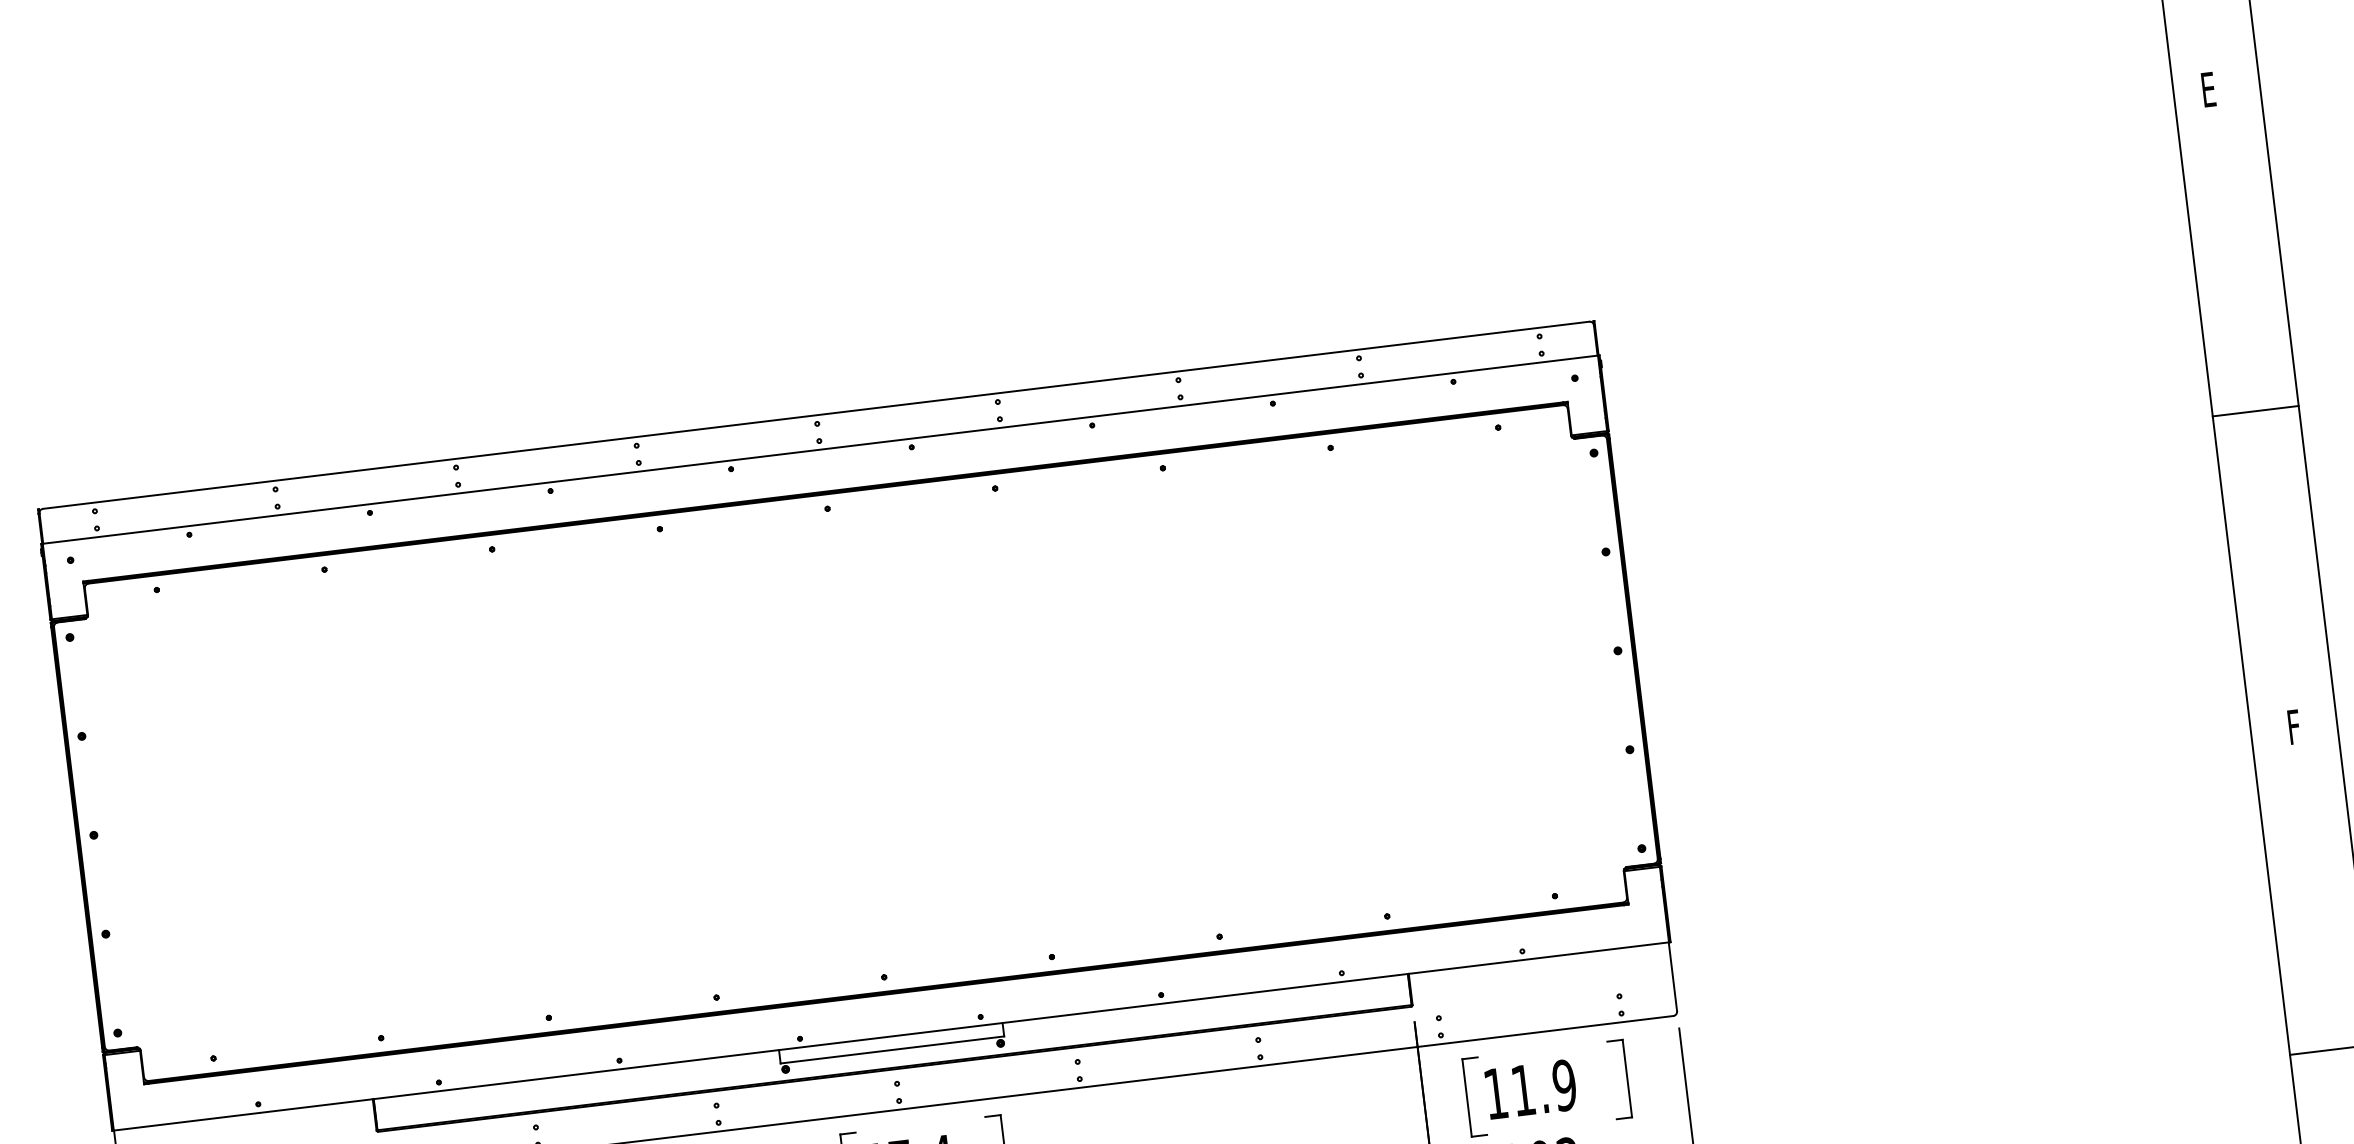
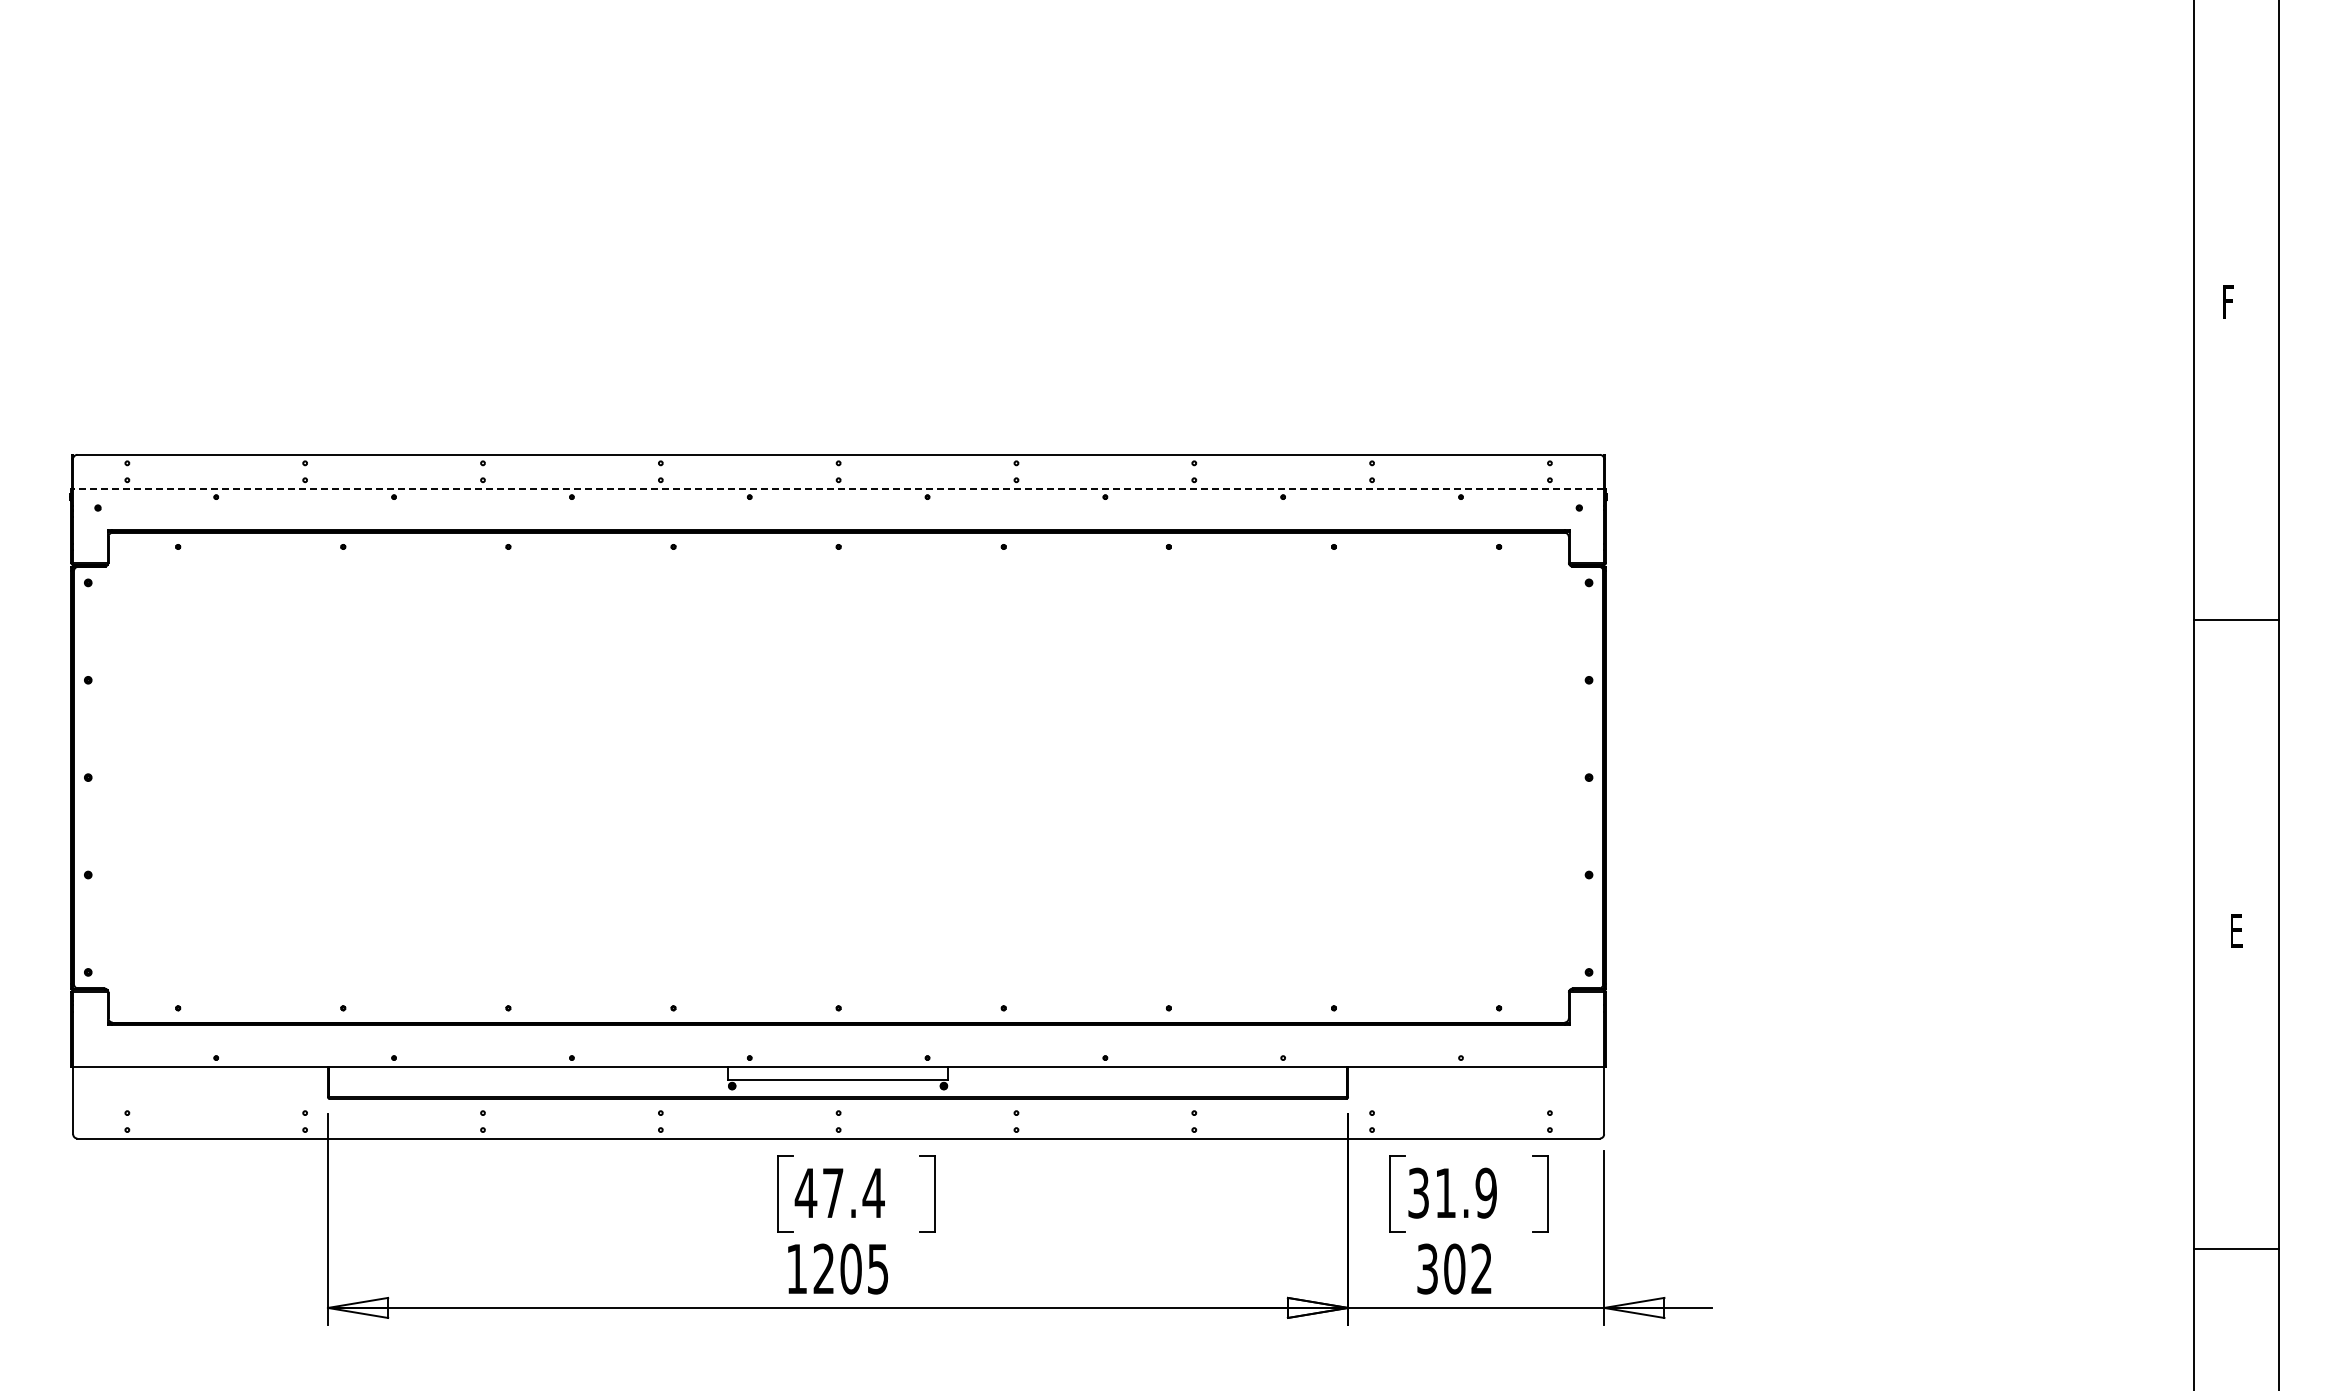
text: (2207, 88) -> (2227, 301), E -> F
line: (820, 449) -> (838, 488), solid -> dashed
text: (2295, 728) -> (2237, 932), F -> E
text: (1495, 1093) -> (1418, 1192), 11.9 -> 31.9

